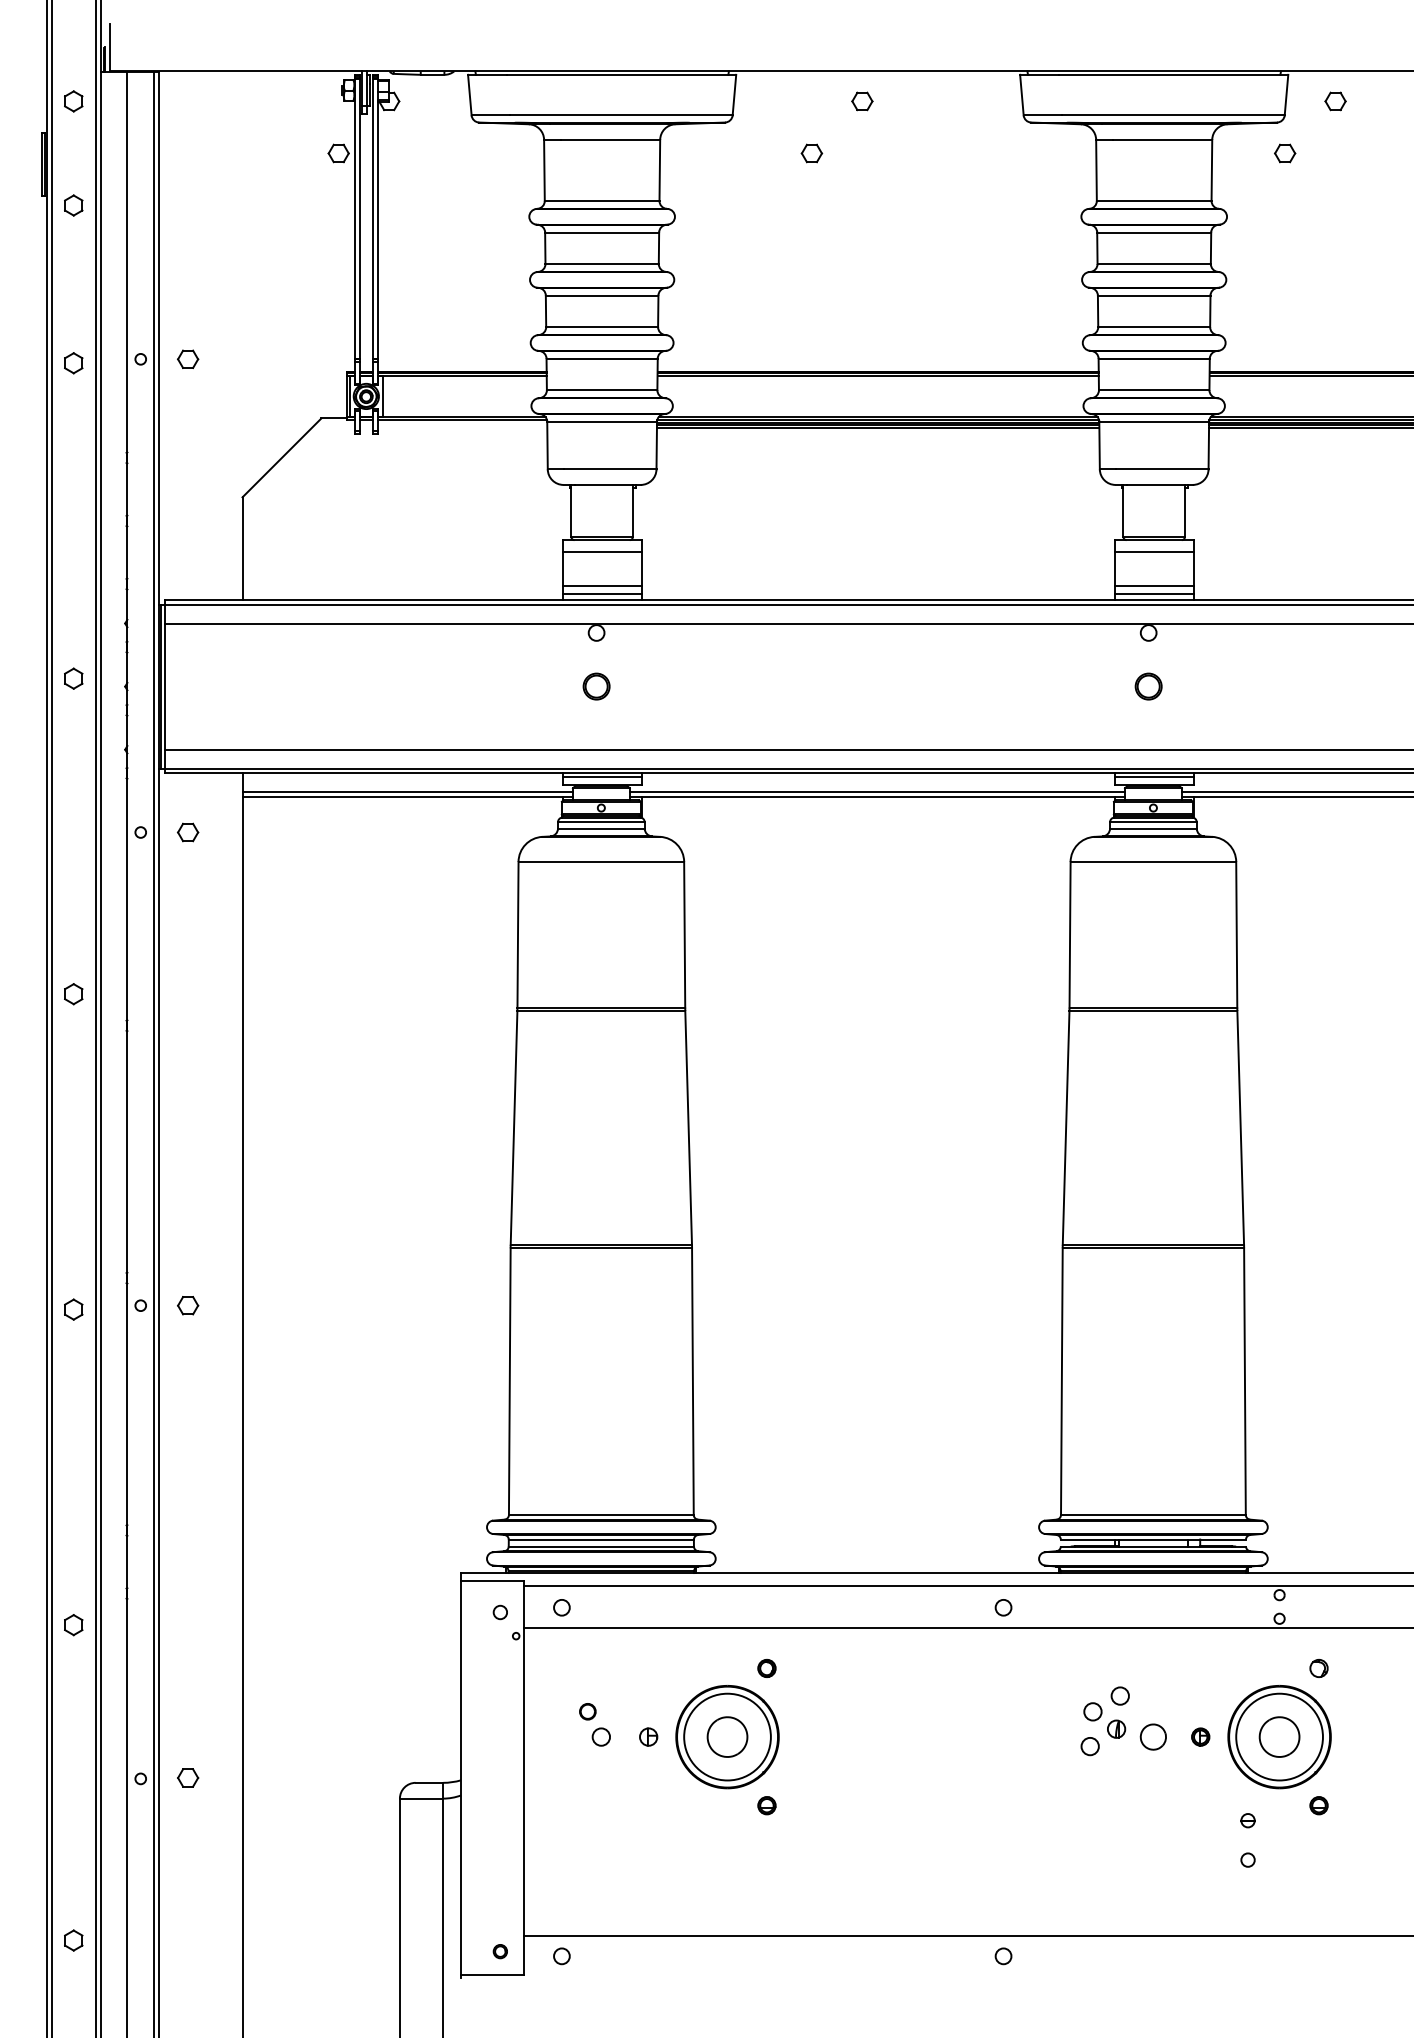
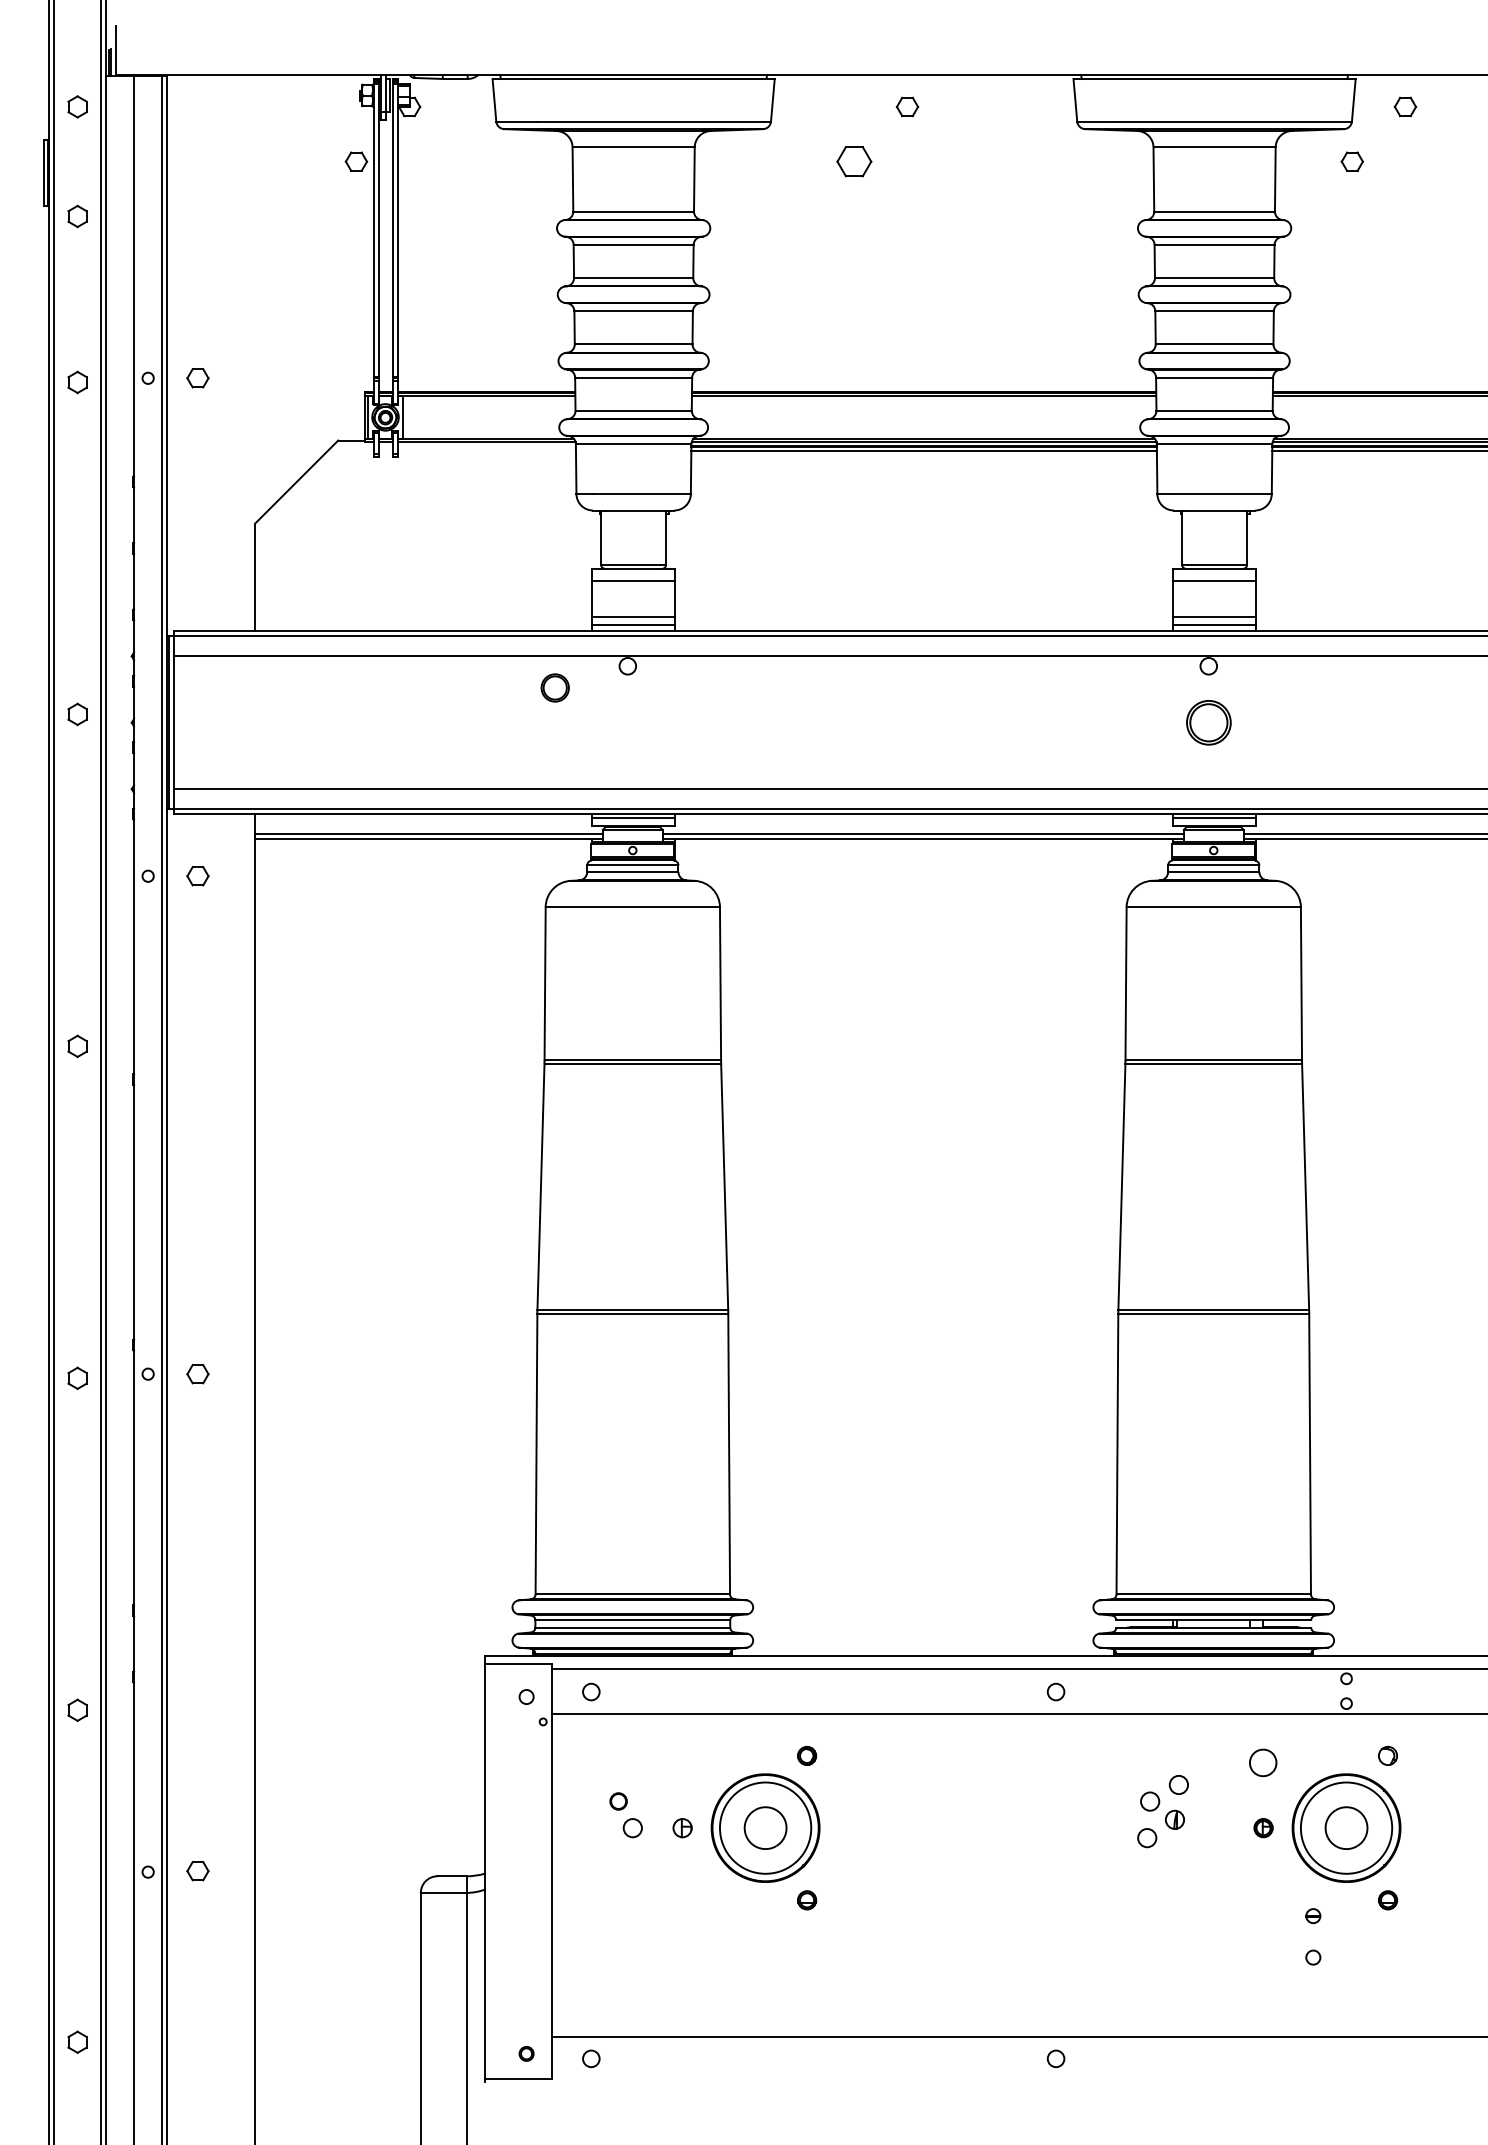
part: (811, 153) -> (853, 161), size x1.6
part: (596, 686) -> (555, 687), moved
part: (1148, 686) -> (1208, 722), size x1.6
part: (1152, 1736) -> (1262, 1762), moved

